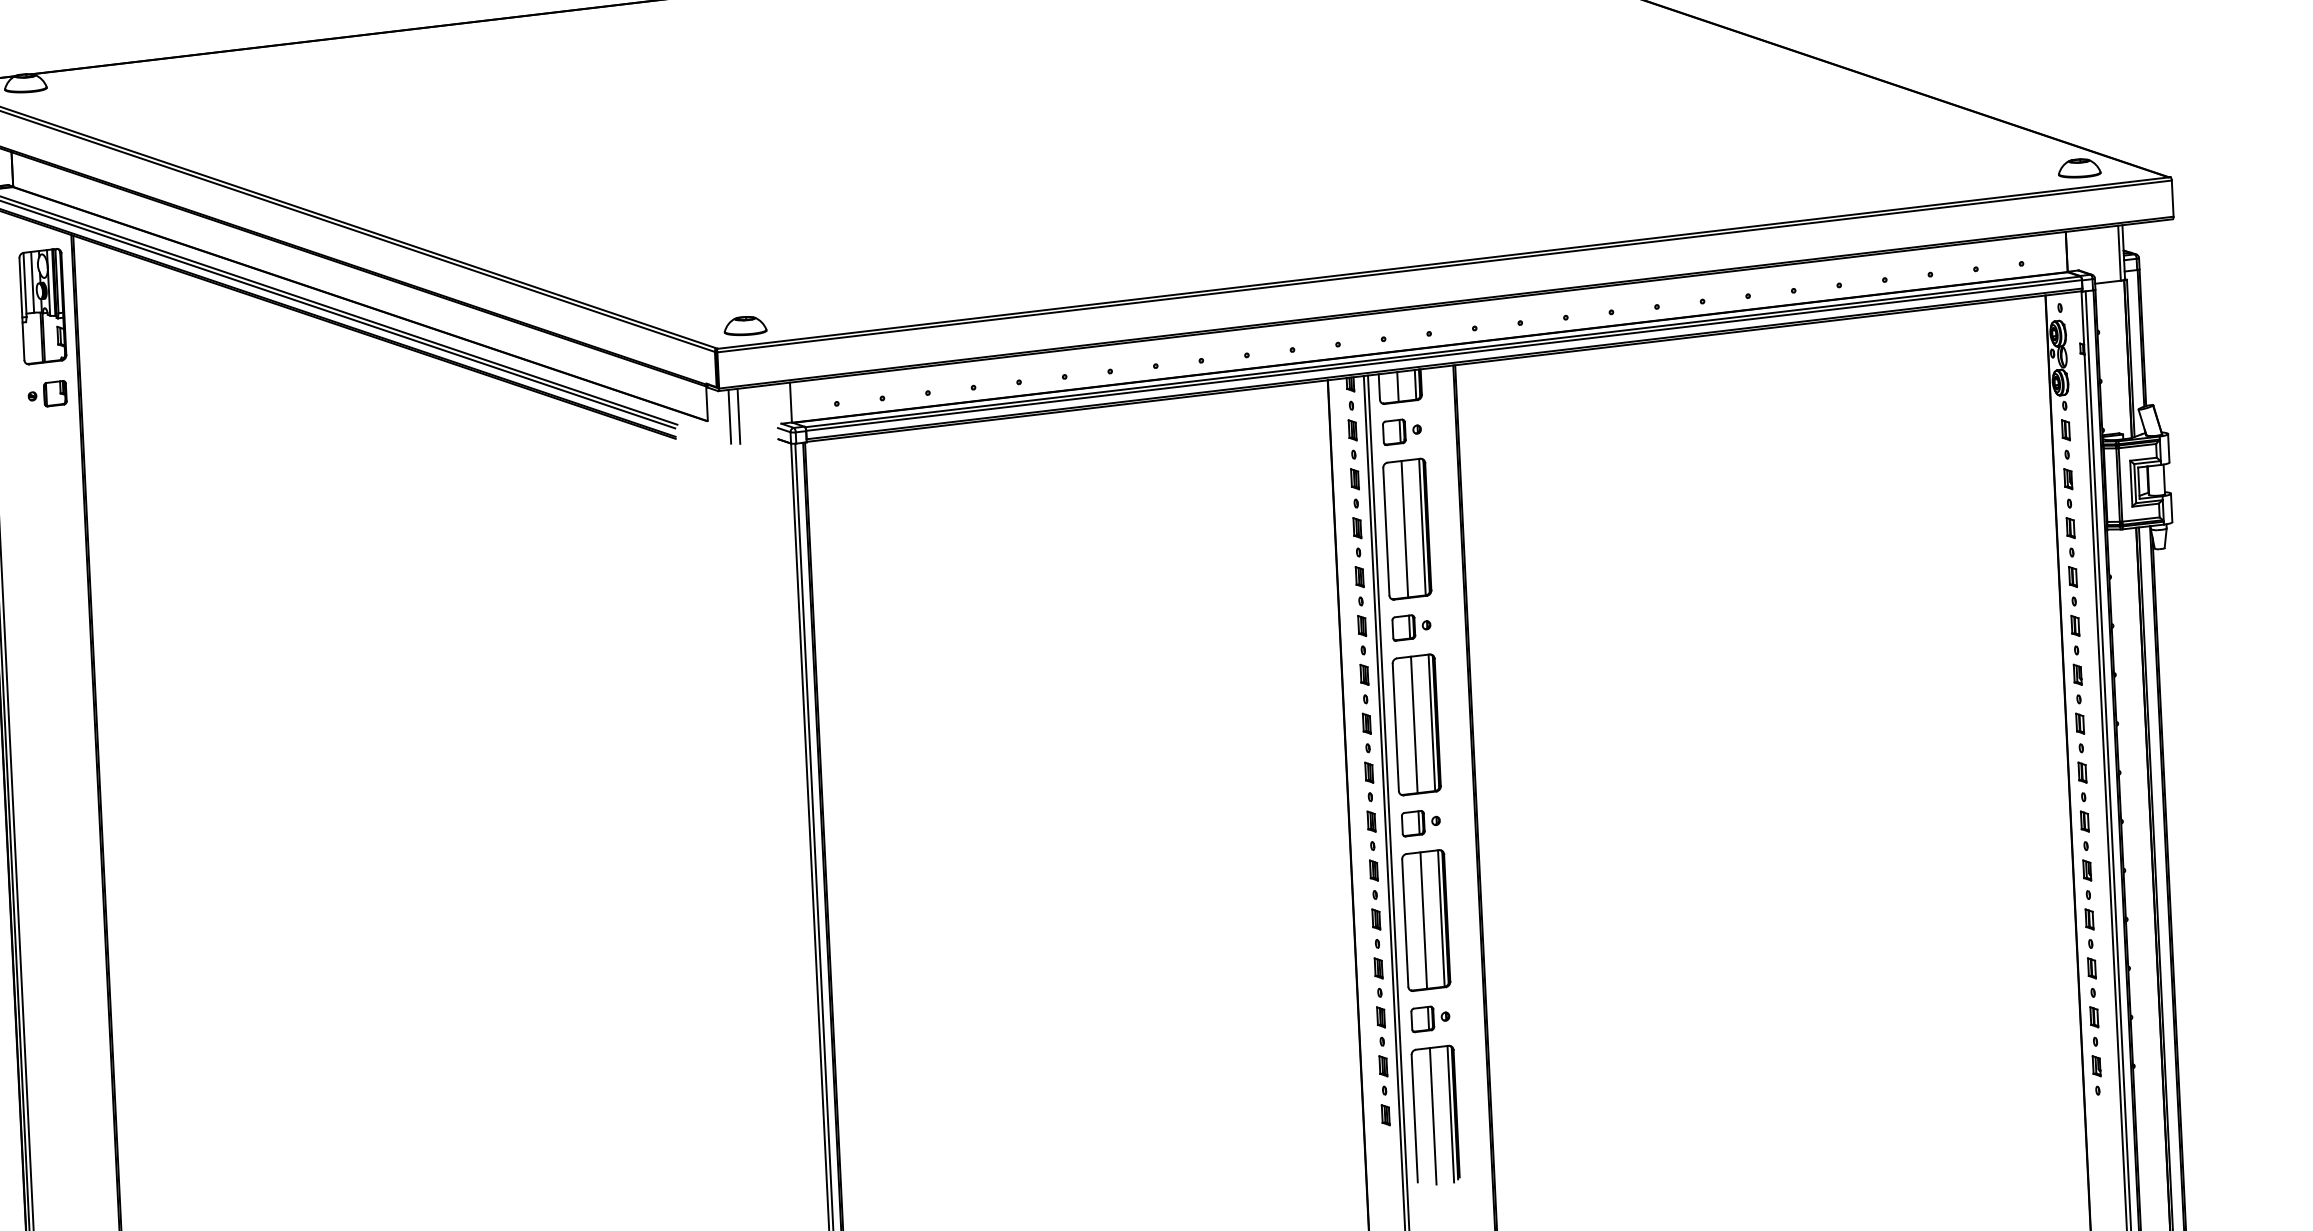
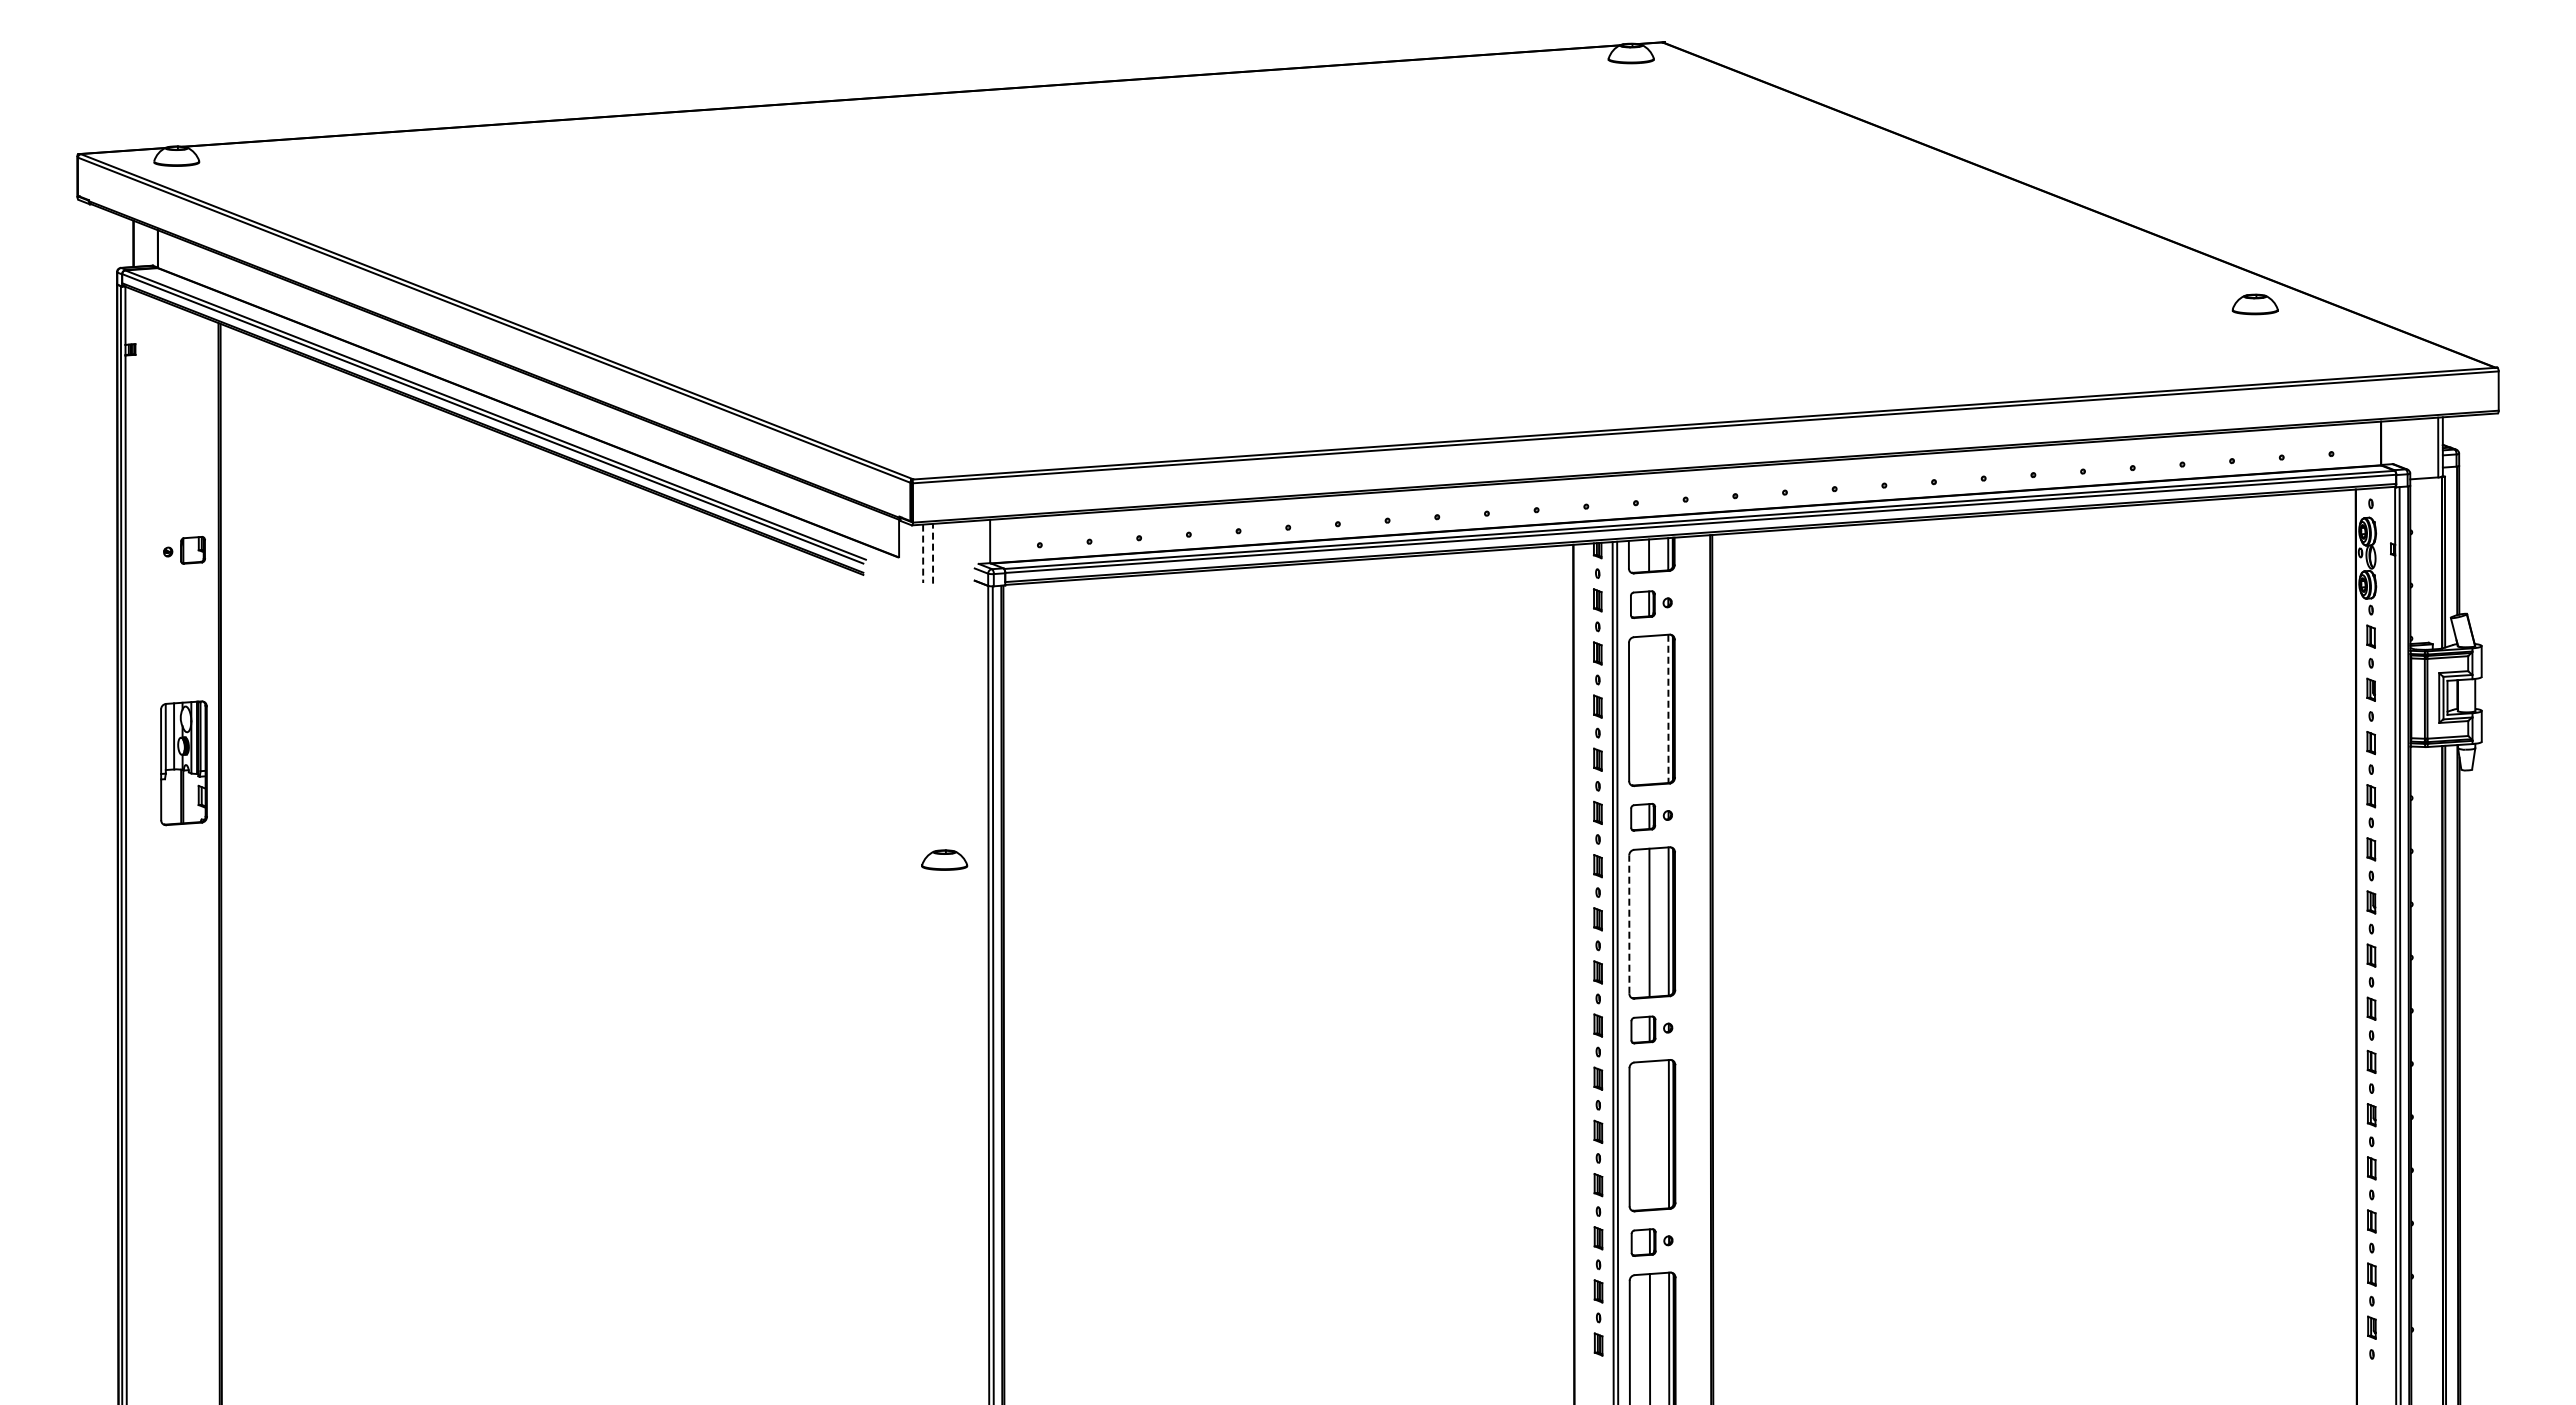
part: (2078, 168) -> (2254, 304), moved
part: (42, 306) -> (183, 763), moved
part: (745, 325) -> (944, 859), moved
part: (47, 394) -> (184, 550), moved
line: (739, 416) -> (933, 553), solid -> dashed
line: (730, 417) -> (923, 554), solid -> dashed
line: (1422, 527) -> (1668, 709), solid -> dashed
line: (1405, 529) -> (1649, 710), removed
line: (1395, 727) -> (1629, 924), solid -> dashed
line: (1423, 920) -> (1649, 1135), removed

